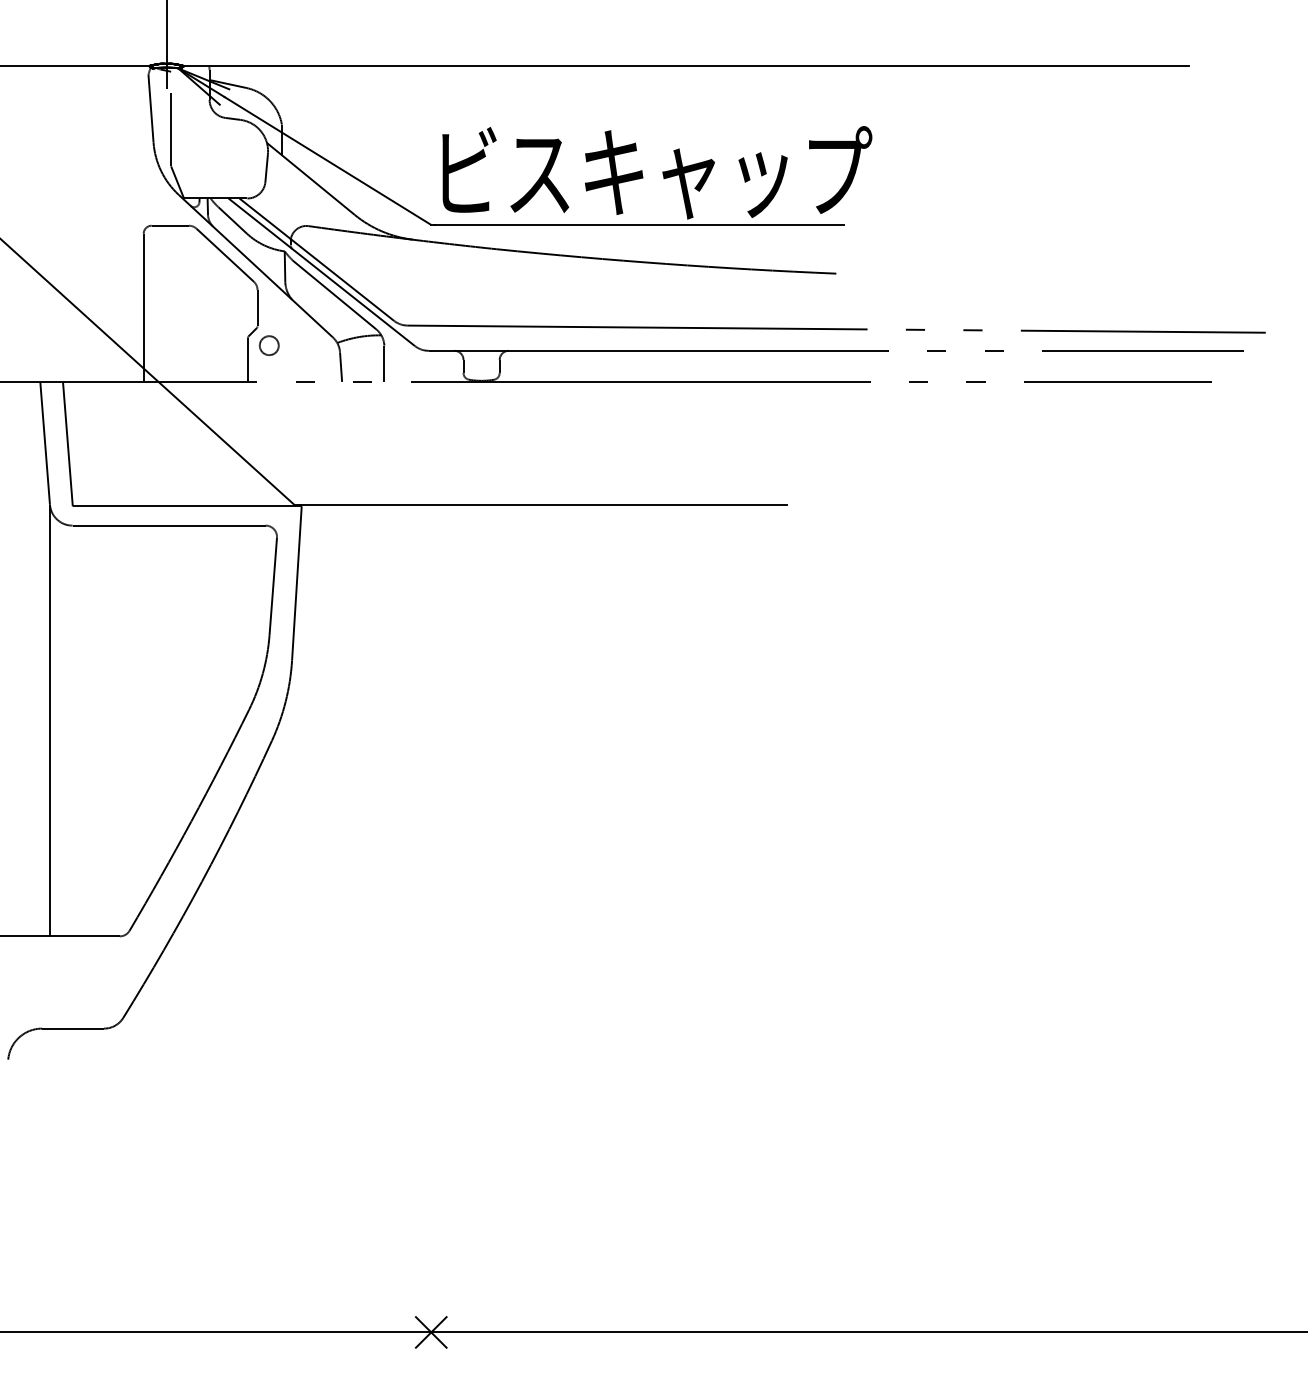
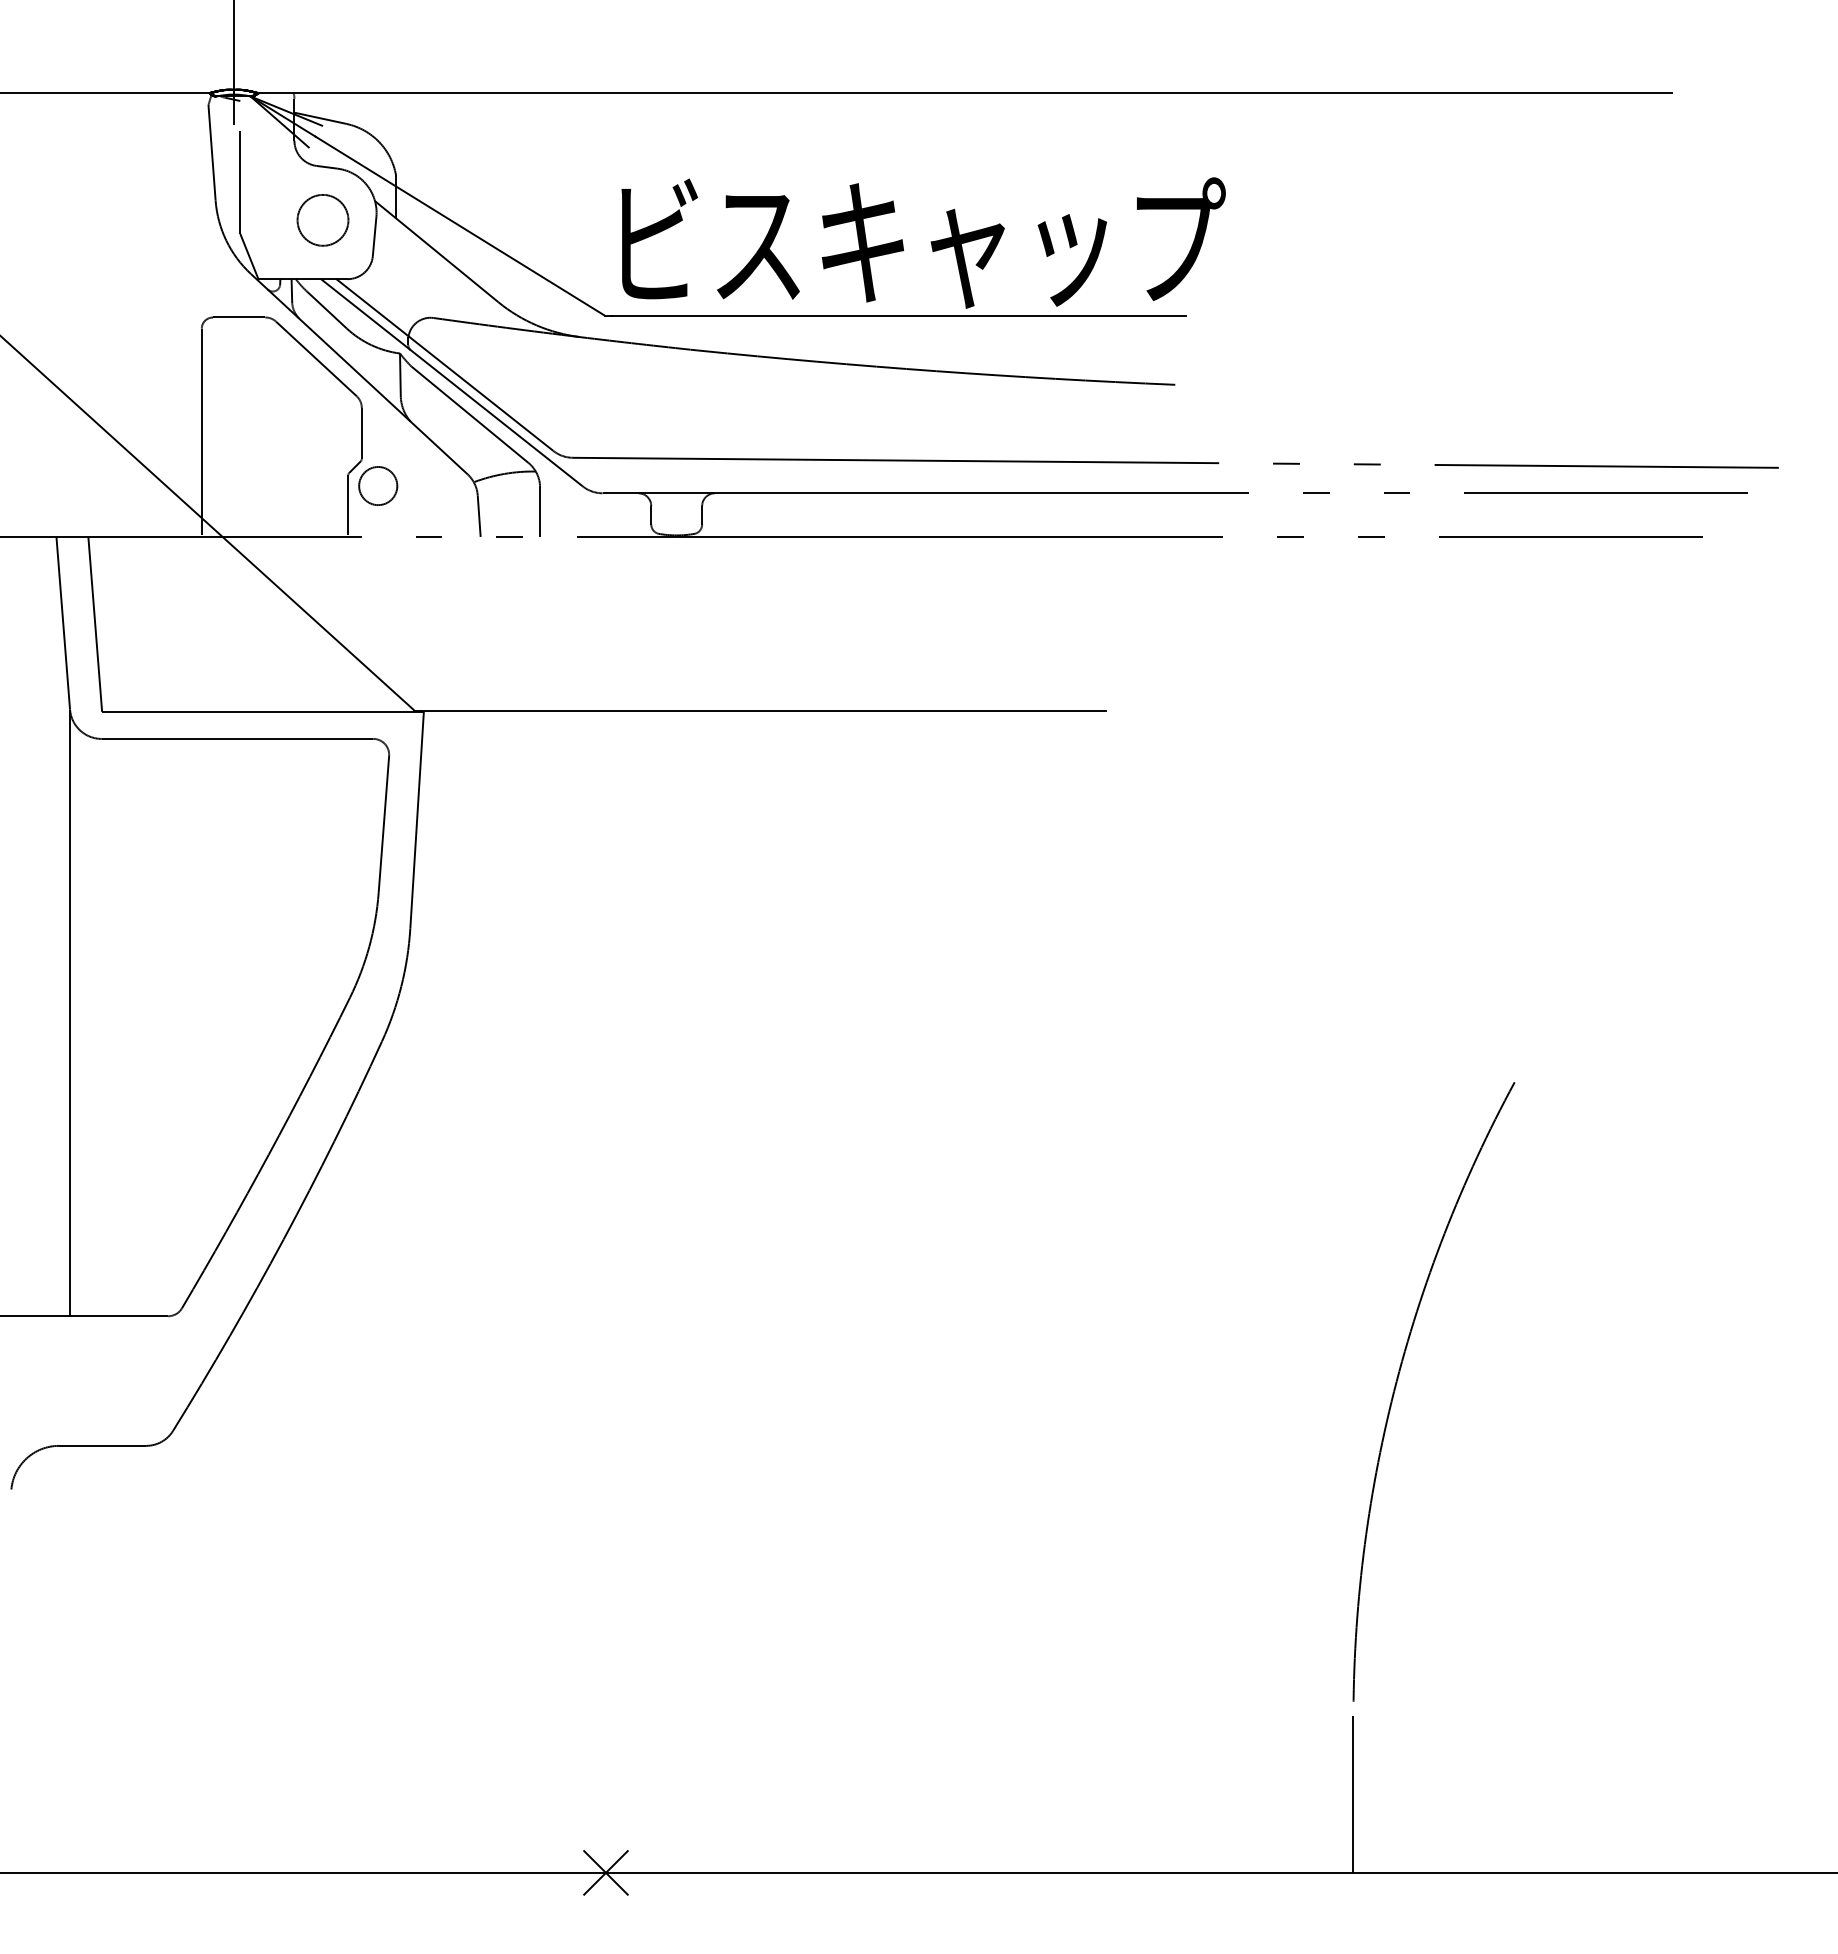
part: (229, 156) -> (322, 220), added
part: (269, 345) -> (378, 485), size x1.43
arc: (994, 984) -> (1397, 1383), added
line: (963, 1275) -> (1353, 1793), added

